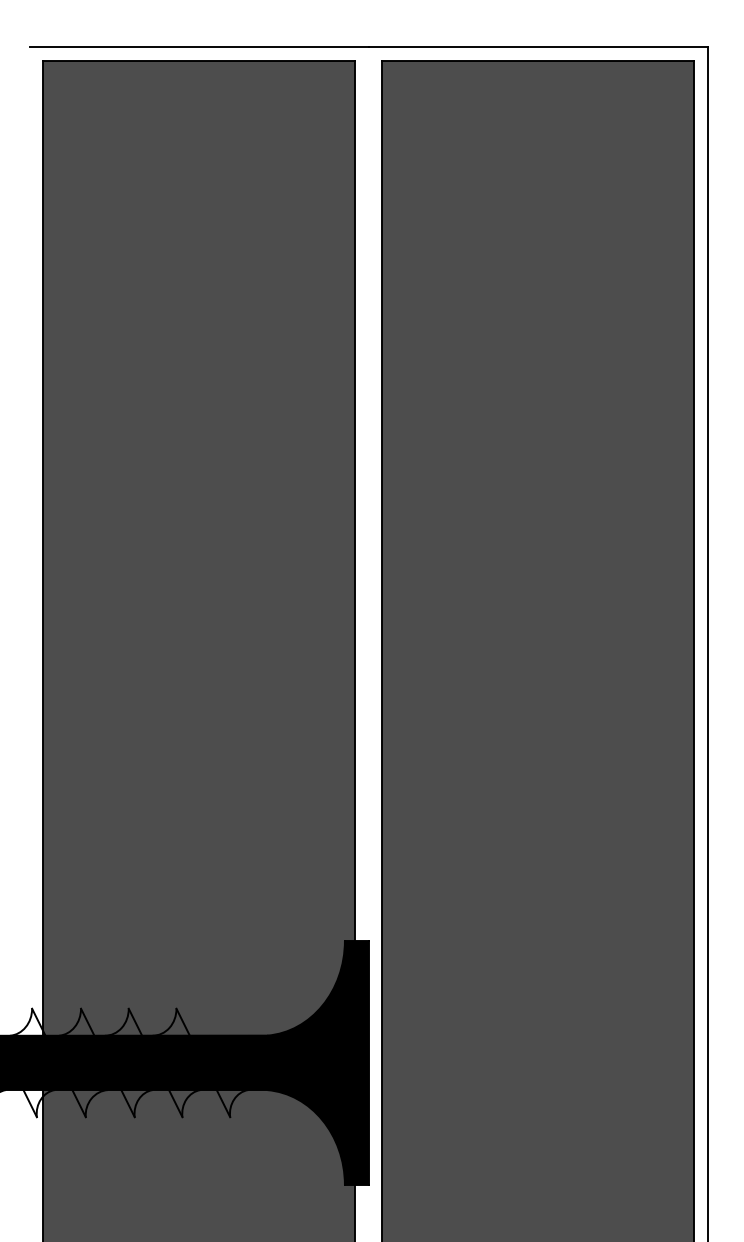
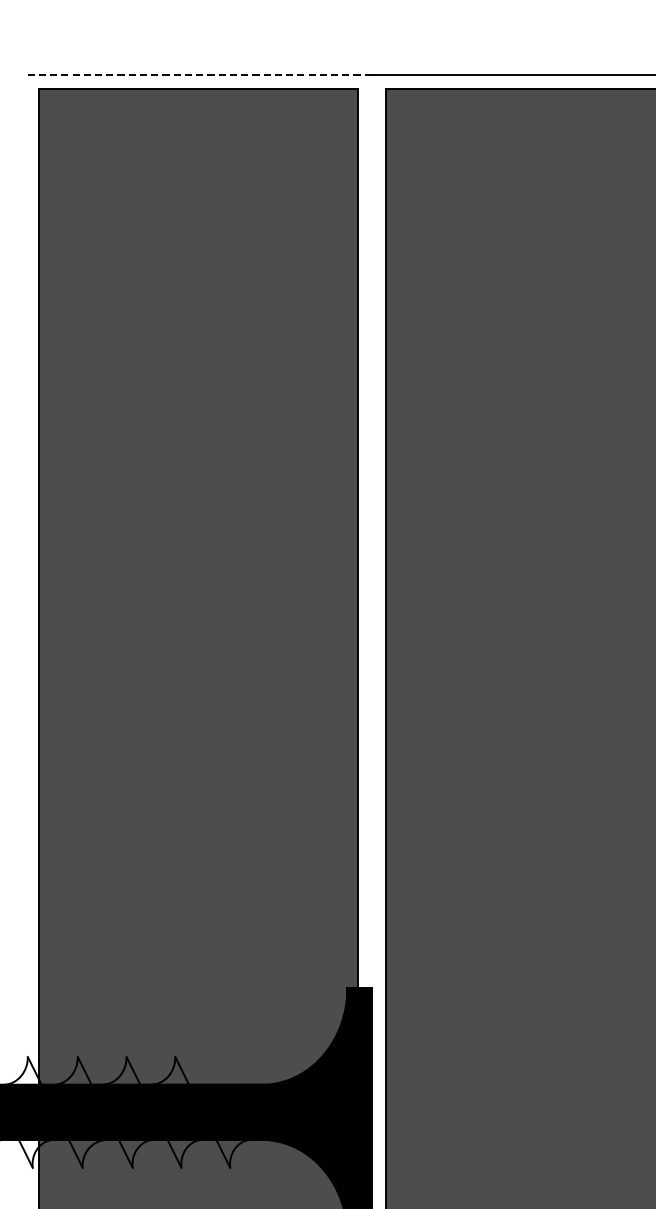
line: (198, 47) -> (197, 74), solid -> dashed

